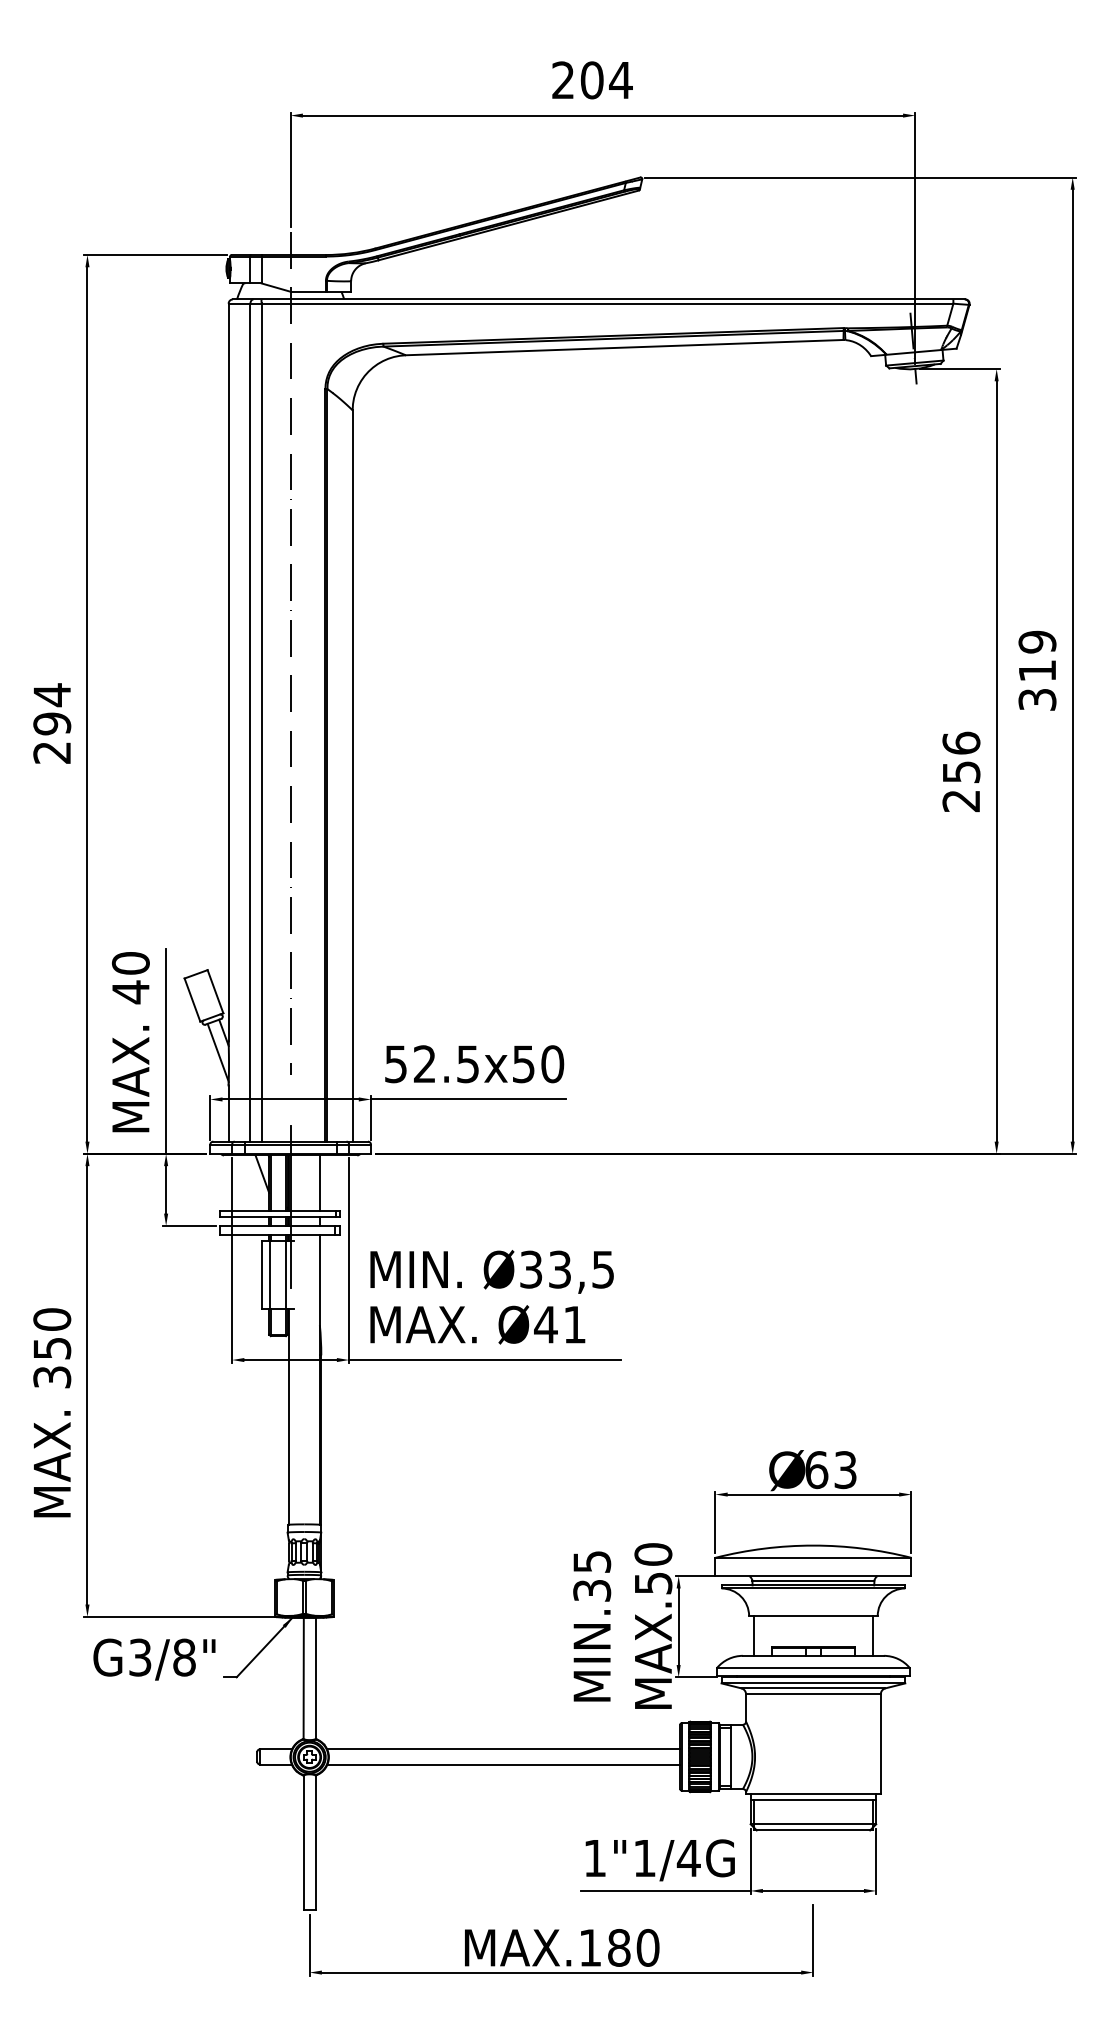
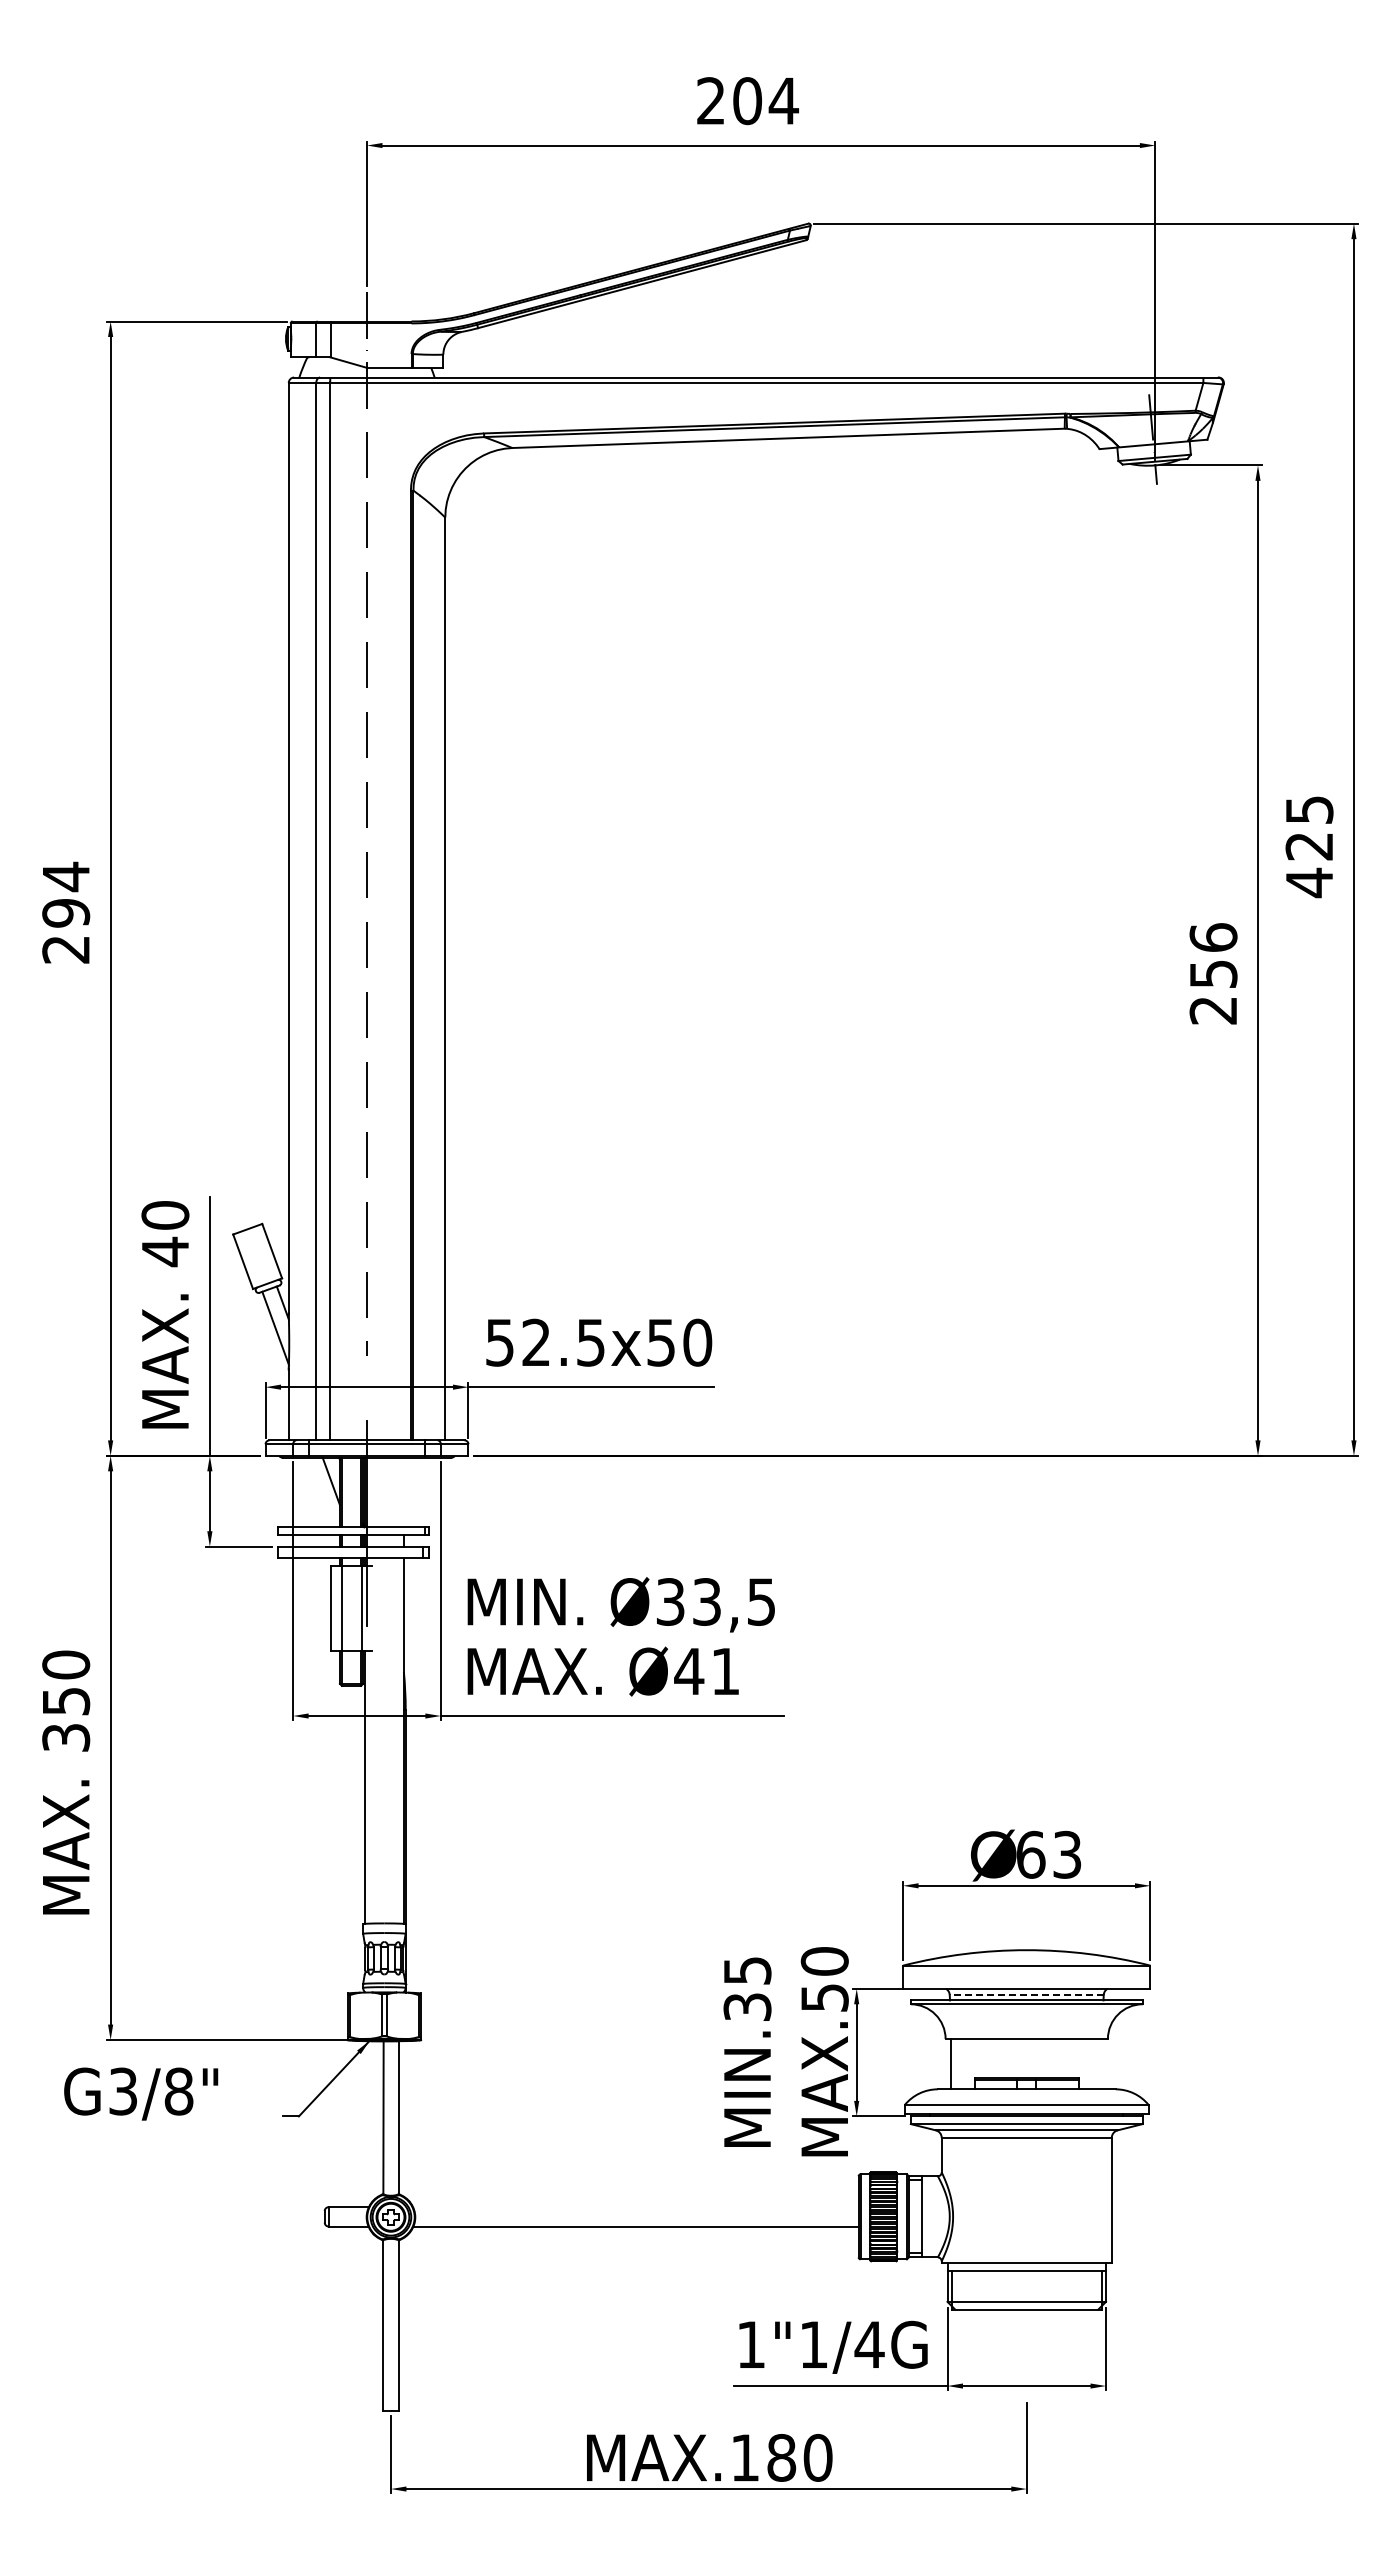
text: (1037, 671) -> (1309, 846), 319 -> 425
line: (319, 1182) -> (403, 1492), removed
line: (813, 1581) -> (1026, 1995), solid -> dashed
line: (873, 1636) -> (1102, 2064), removed
text: (154, 1659) -> (141, 2093), moved
line: (503, 1749) -> (635, 2207), removed

